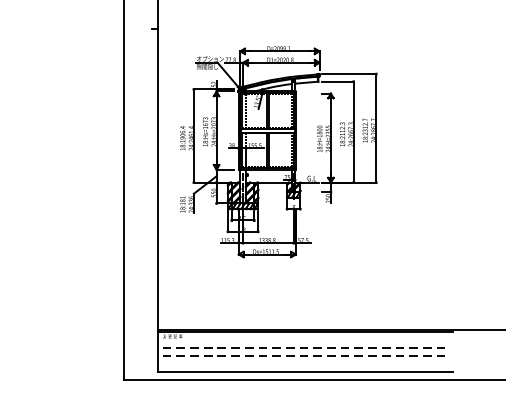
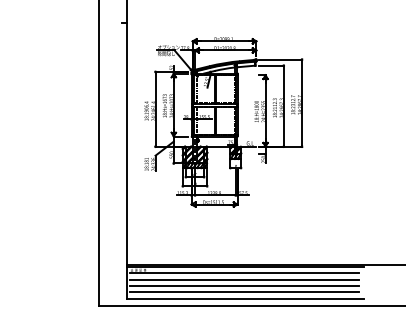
line: (304, 340) -> (244, 273), added
line: (305, 347) -> (245, 279), dashed -> solid
line: (305, 355) -> (245, 285), dashed -> solid
line: (304, 364) -> (244, 292), added

